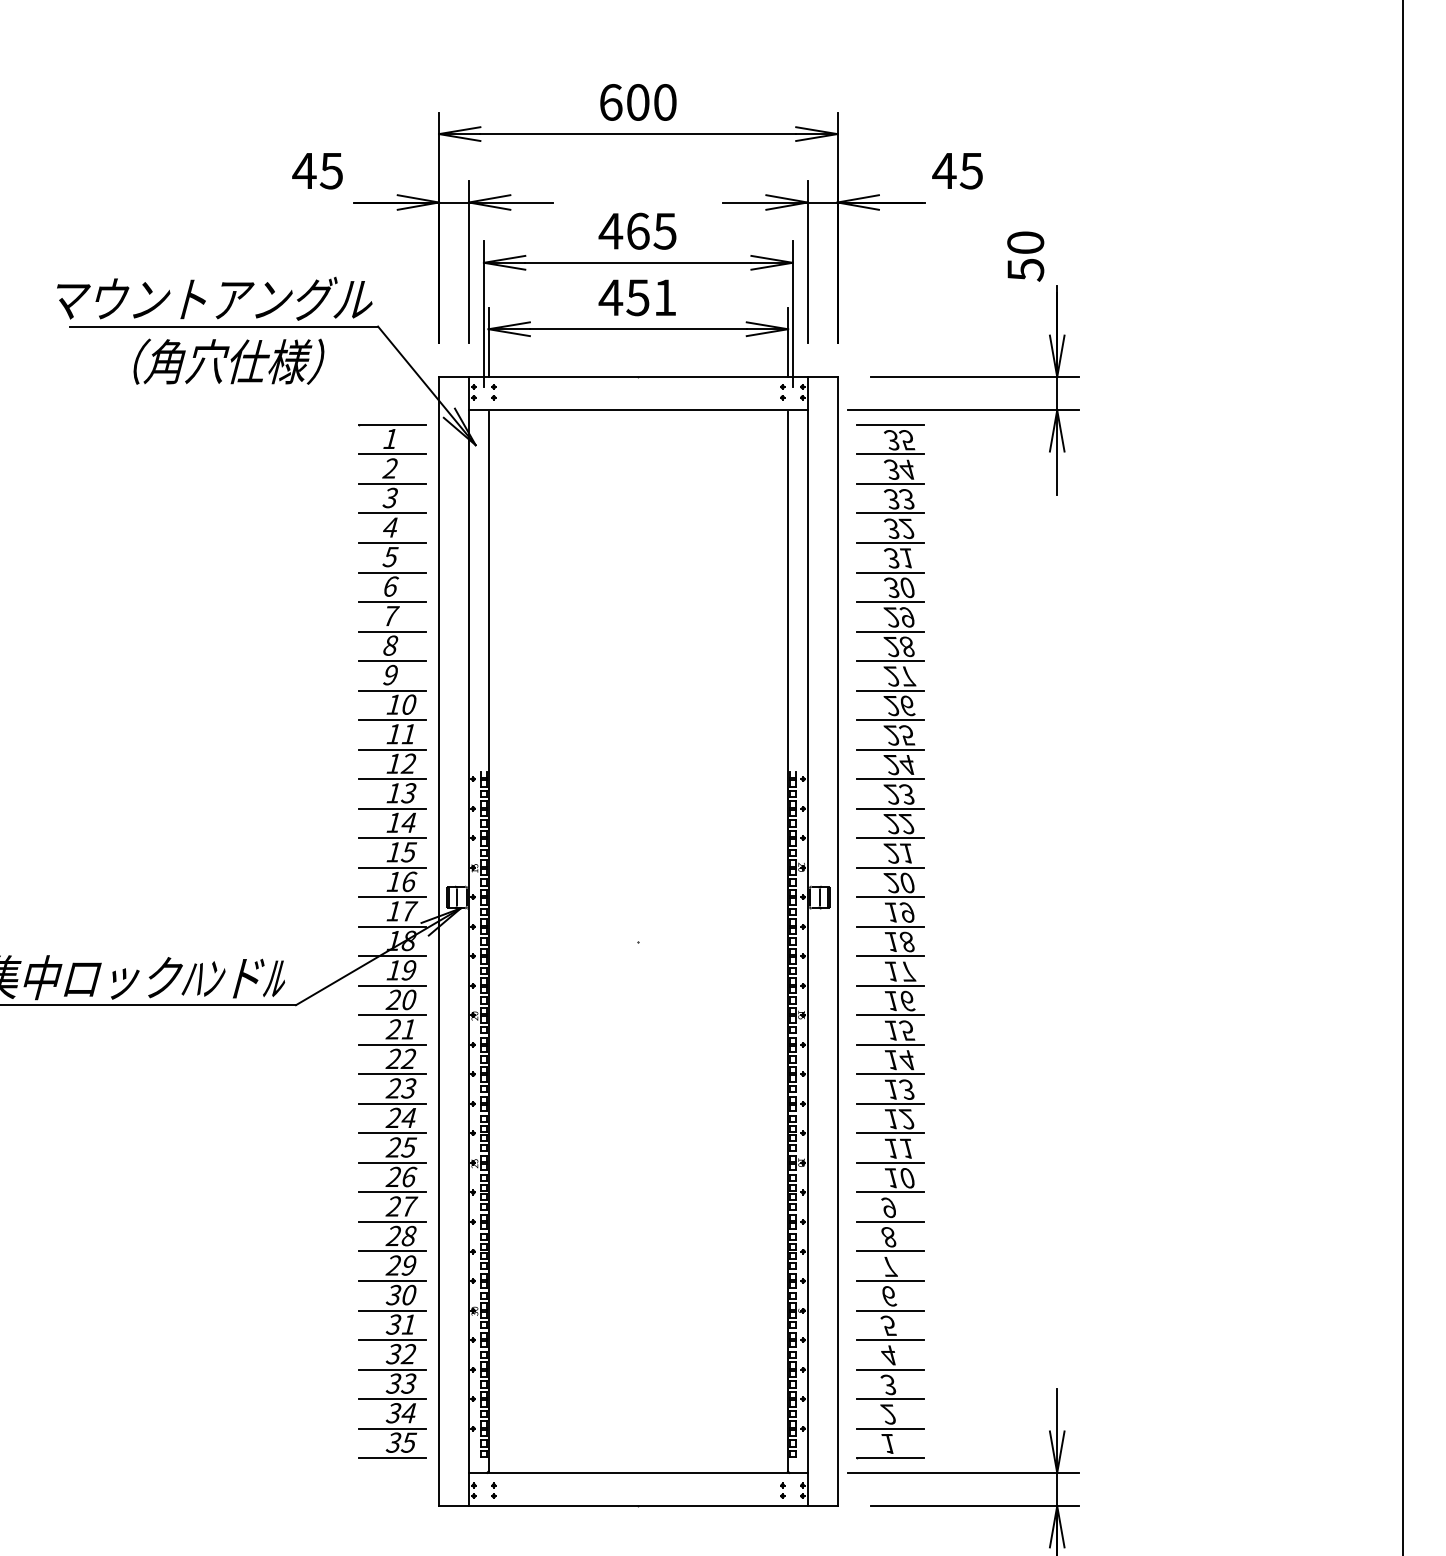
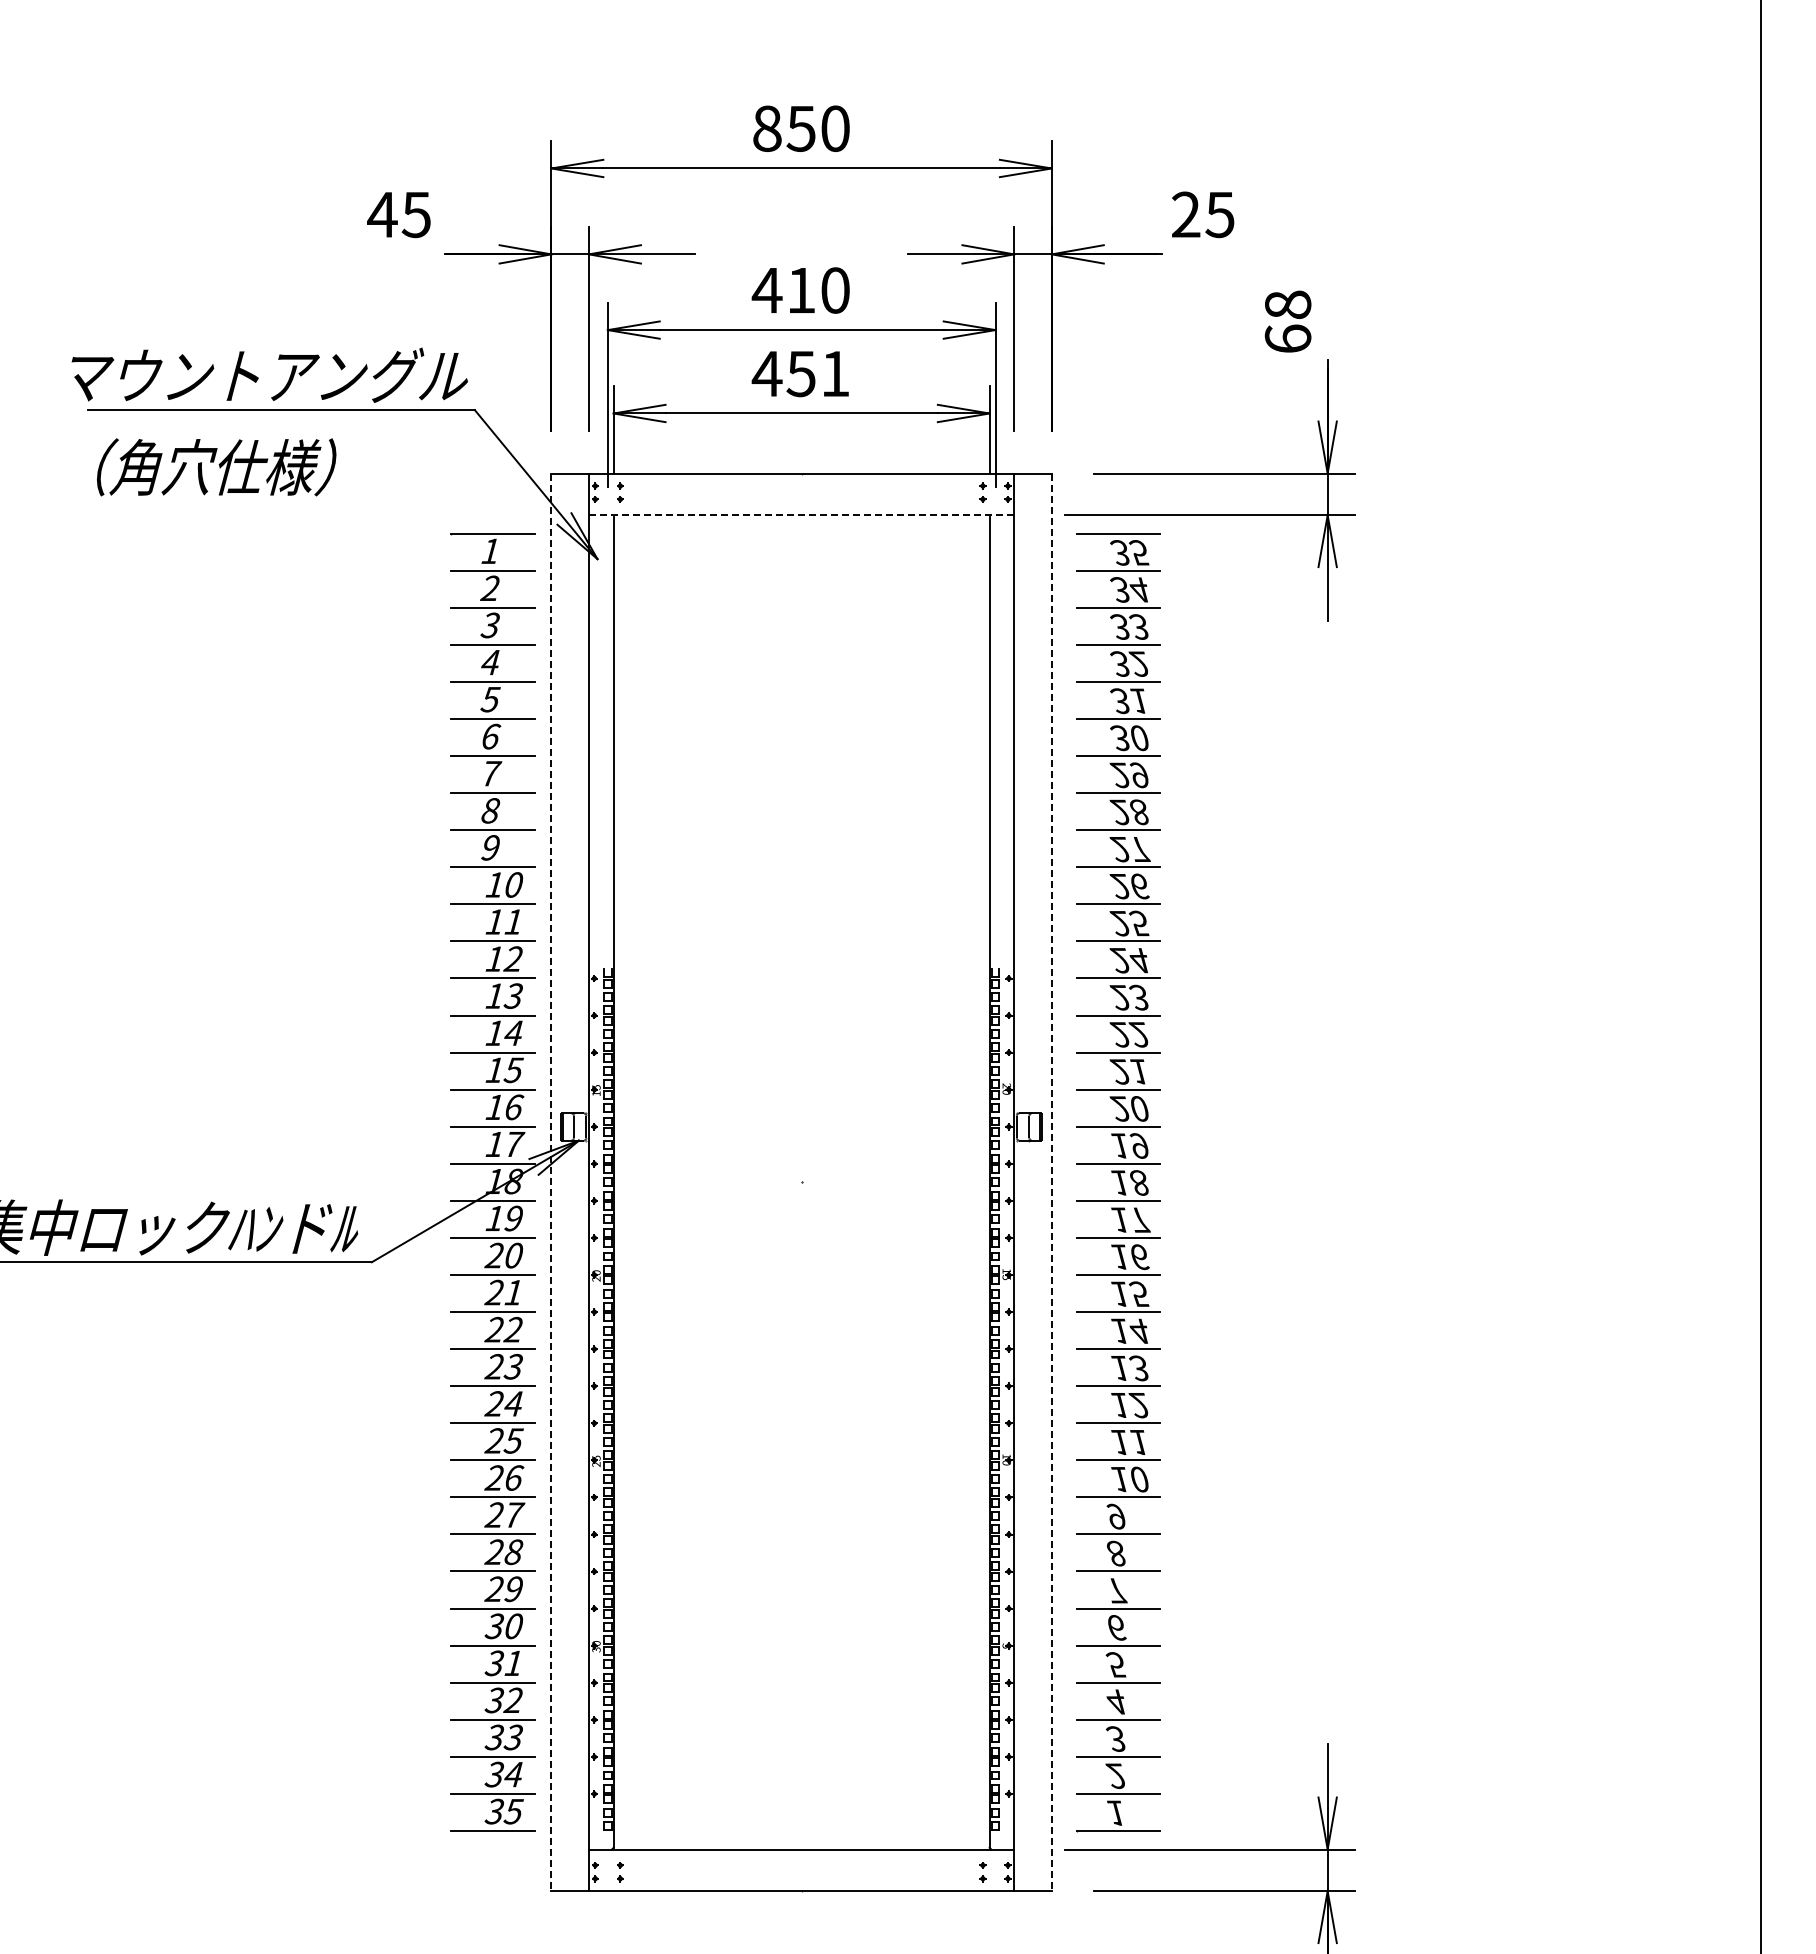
text: (624, 102) -> (784, 128), 600 -> 850
text: (944, 170) -> (1185, 214), 45 -> 25
text: (651, 231) -> (818, 290), 465 -> 410
text: (1025, 256) -> (1287, 322), 50 -> 68
text: (228, 361) -> (216, 467), moved
line: (638, 410) -> (801, 515), solid -> dashed
line: (439, 941) -> (551, 1182), solid -> dashed
line: (837, 941) -> (1051, 1182), solid -> dashed

